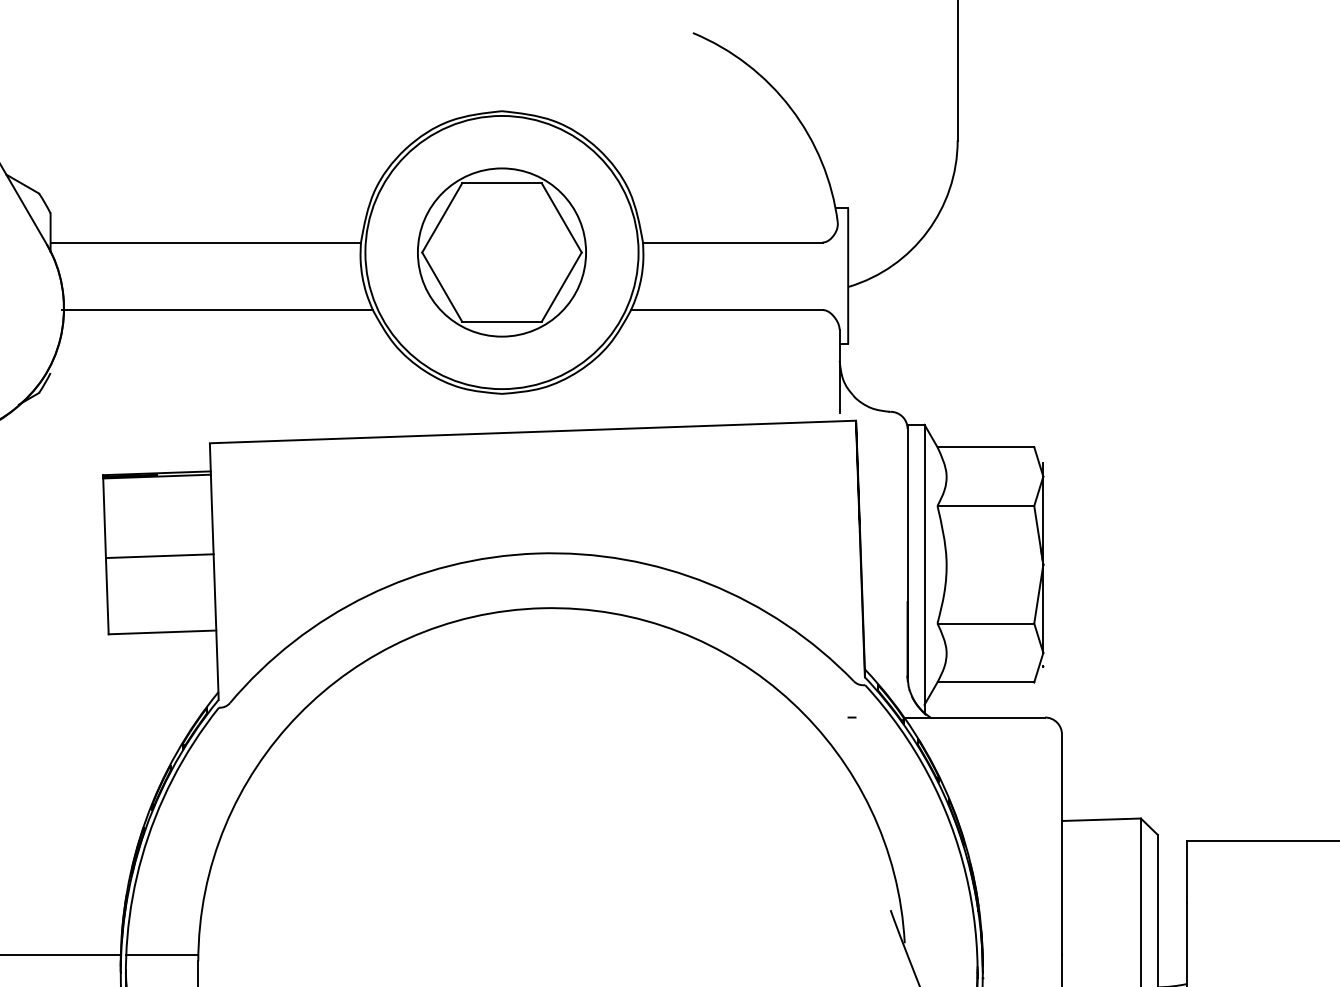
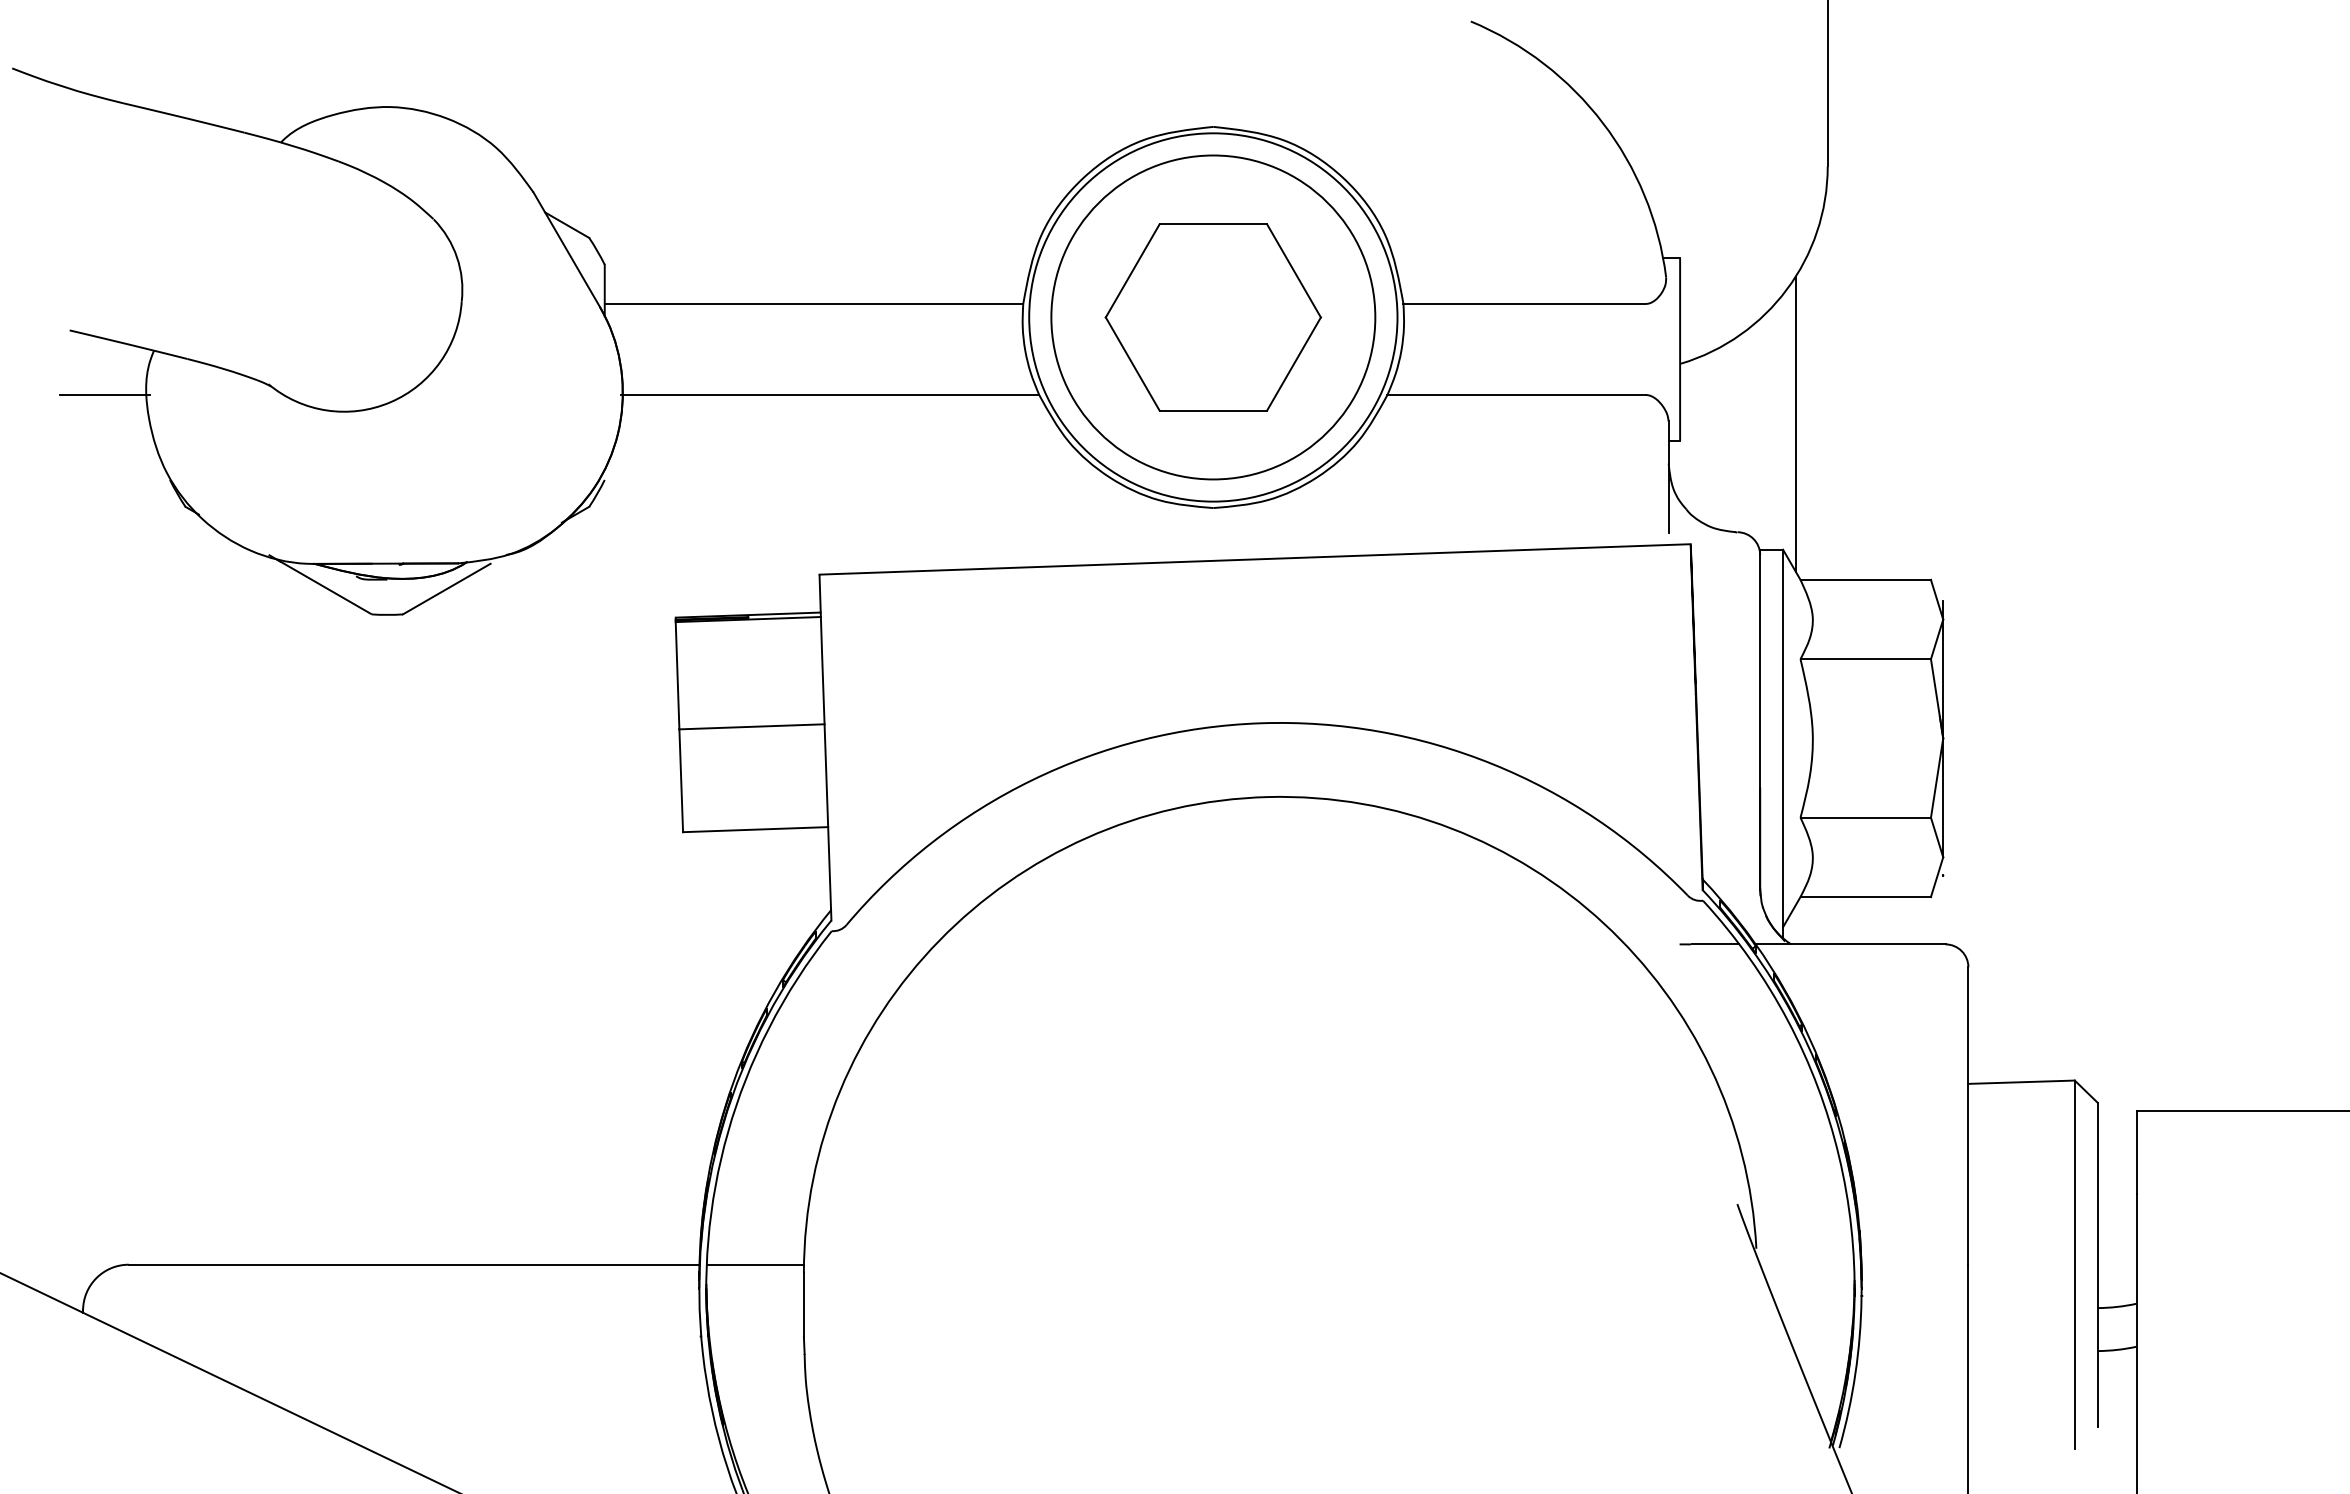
circle: (502, 252) -> (1213, 317), size x1.43
line: (933, 331) -> (1795, 423), added
line: (874, 717) -> (1715, 944), added

